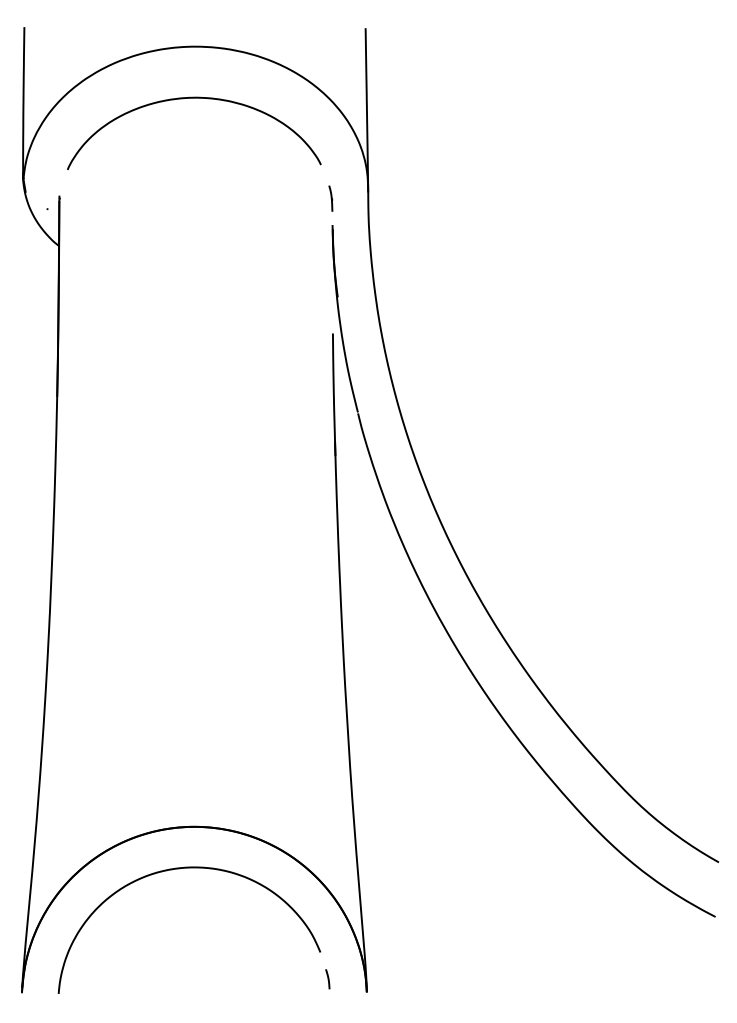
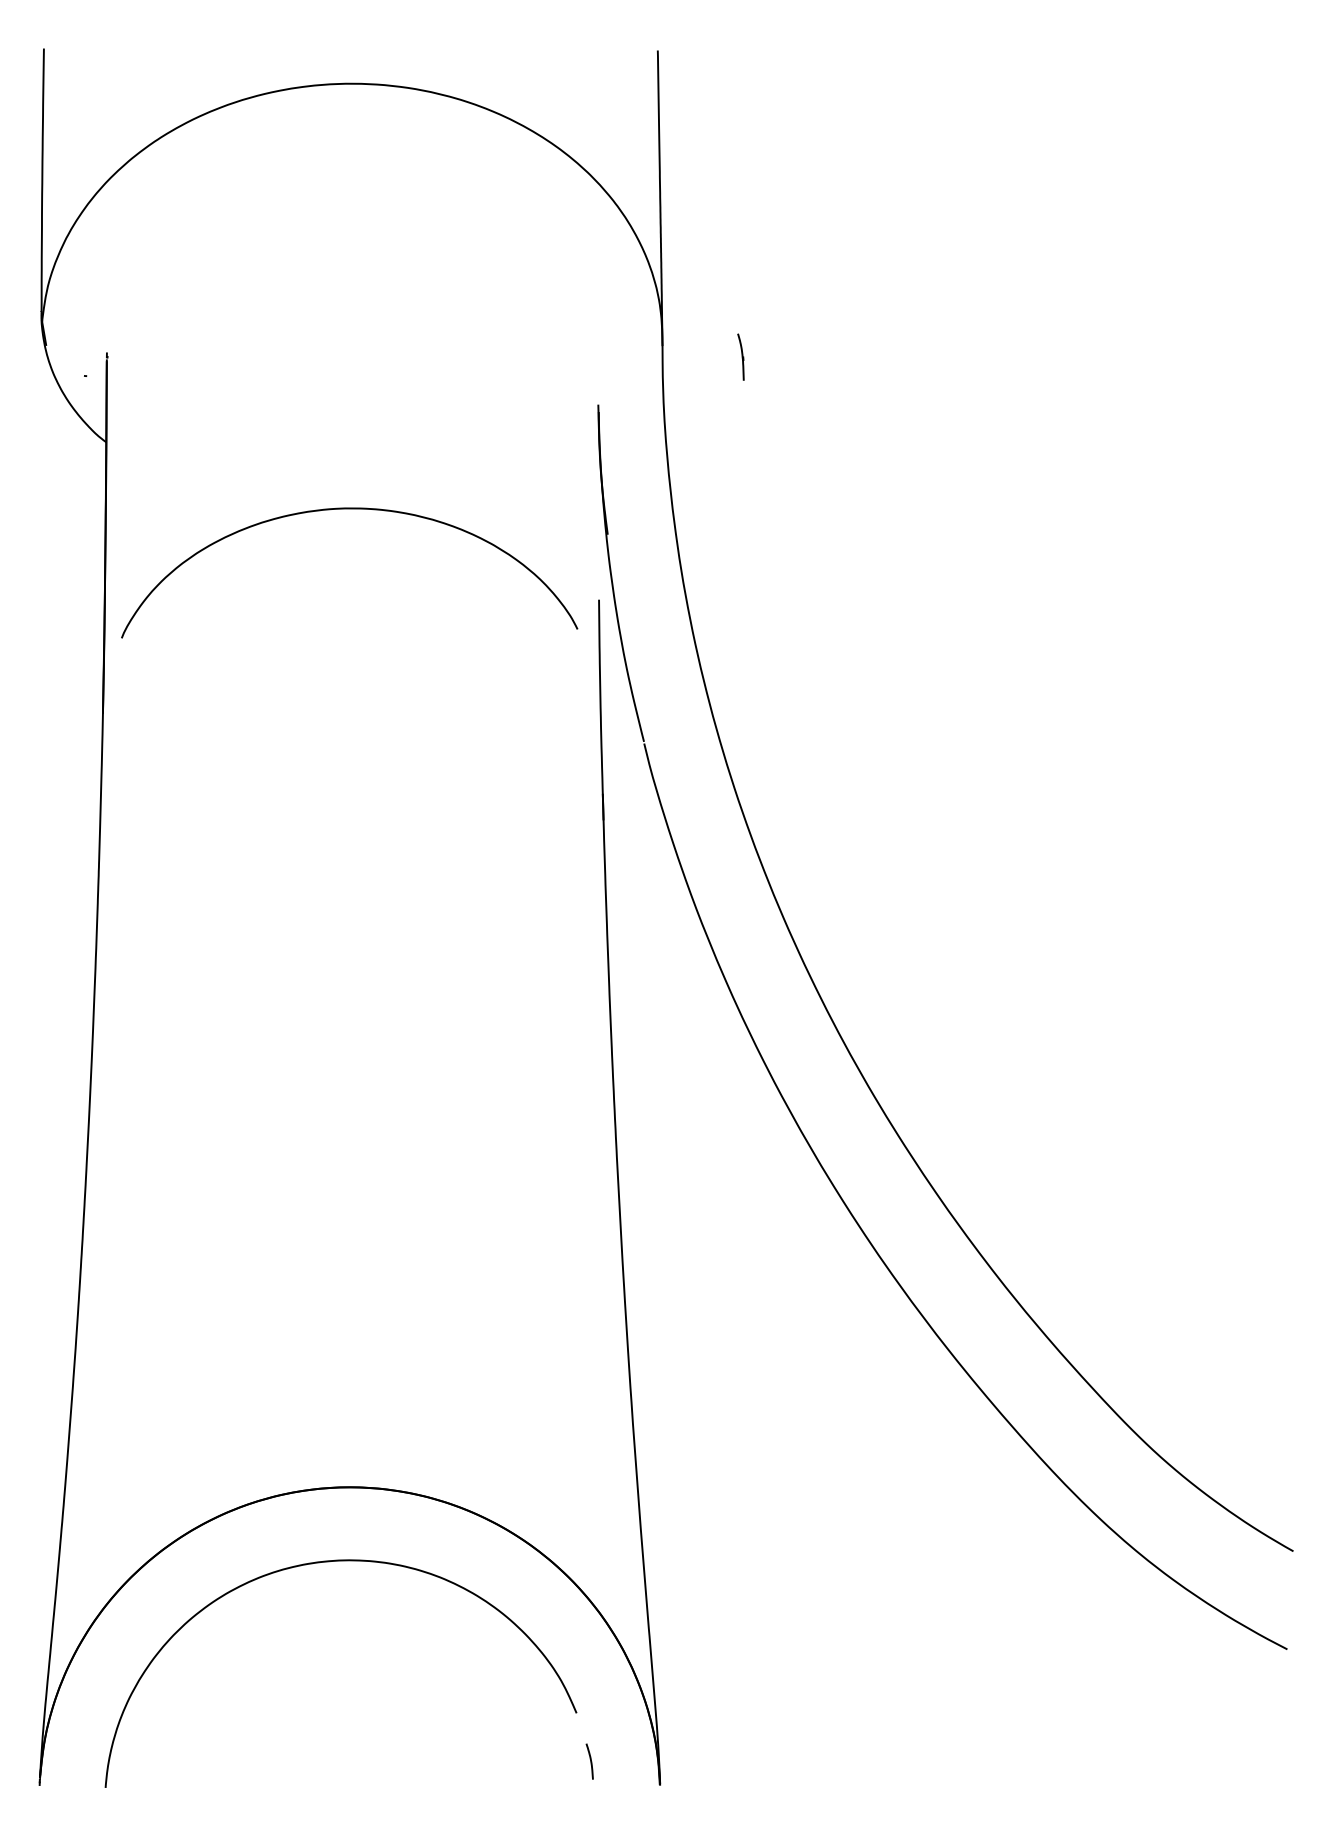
curve: (194, 98) -> (349, 509), moved
line: (330, 198) -> (740, 356), moved

